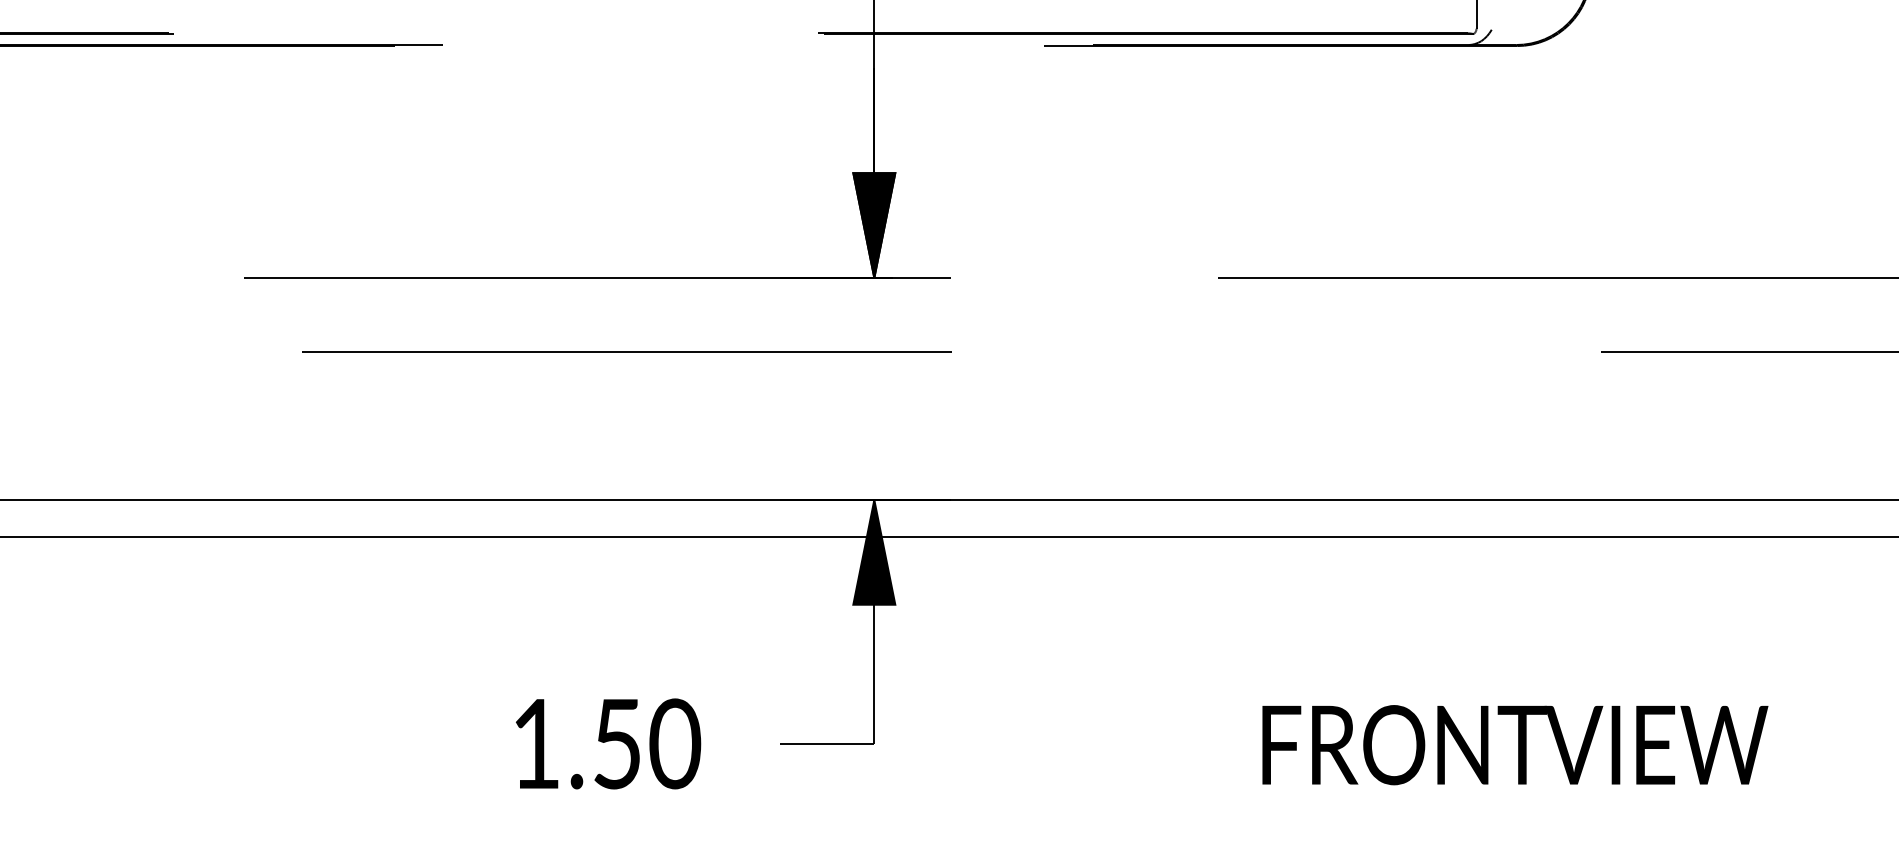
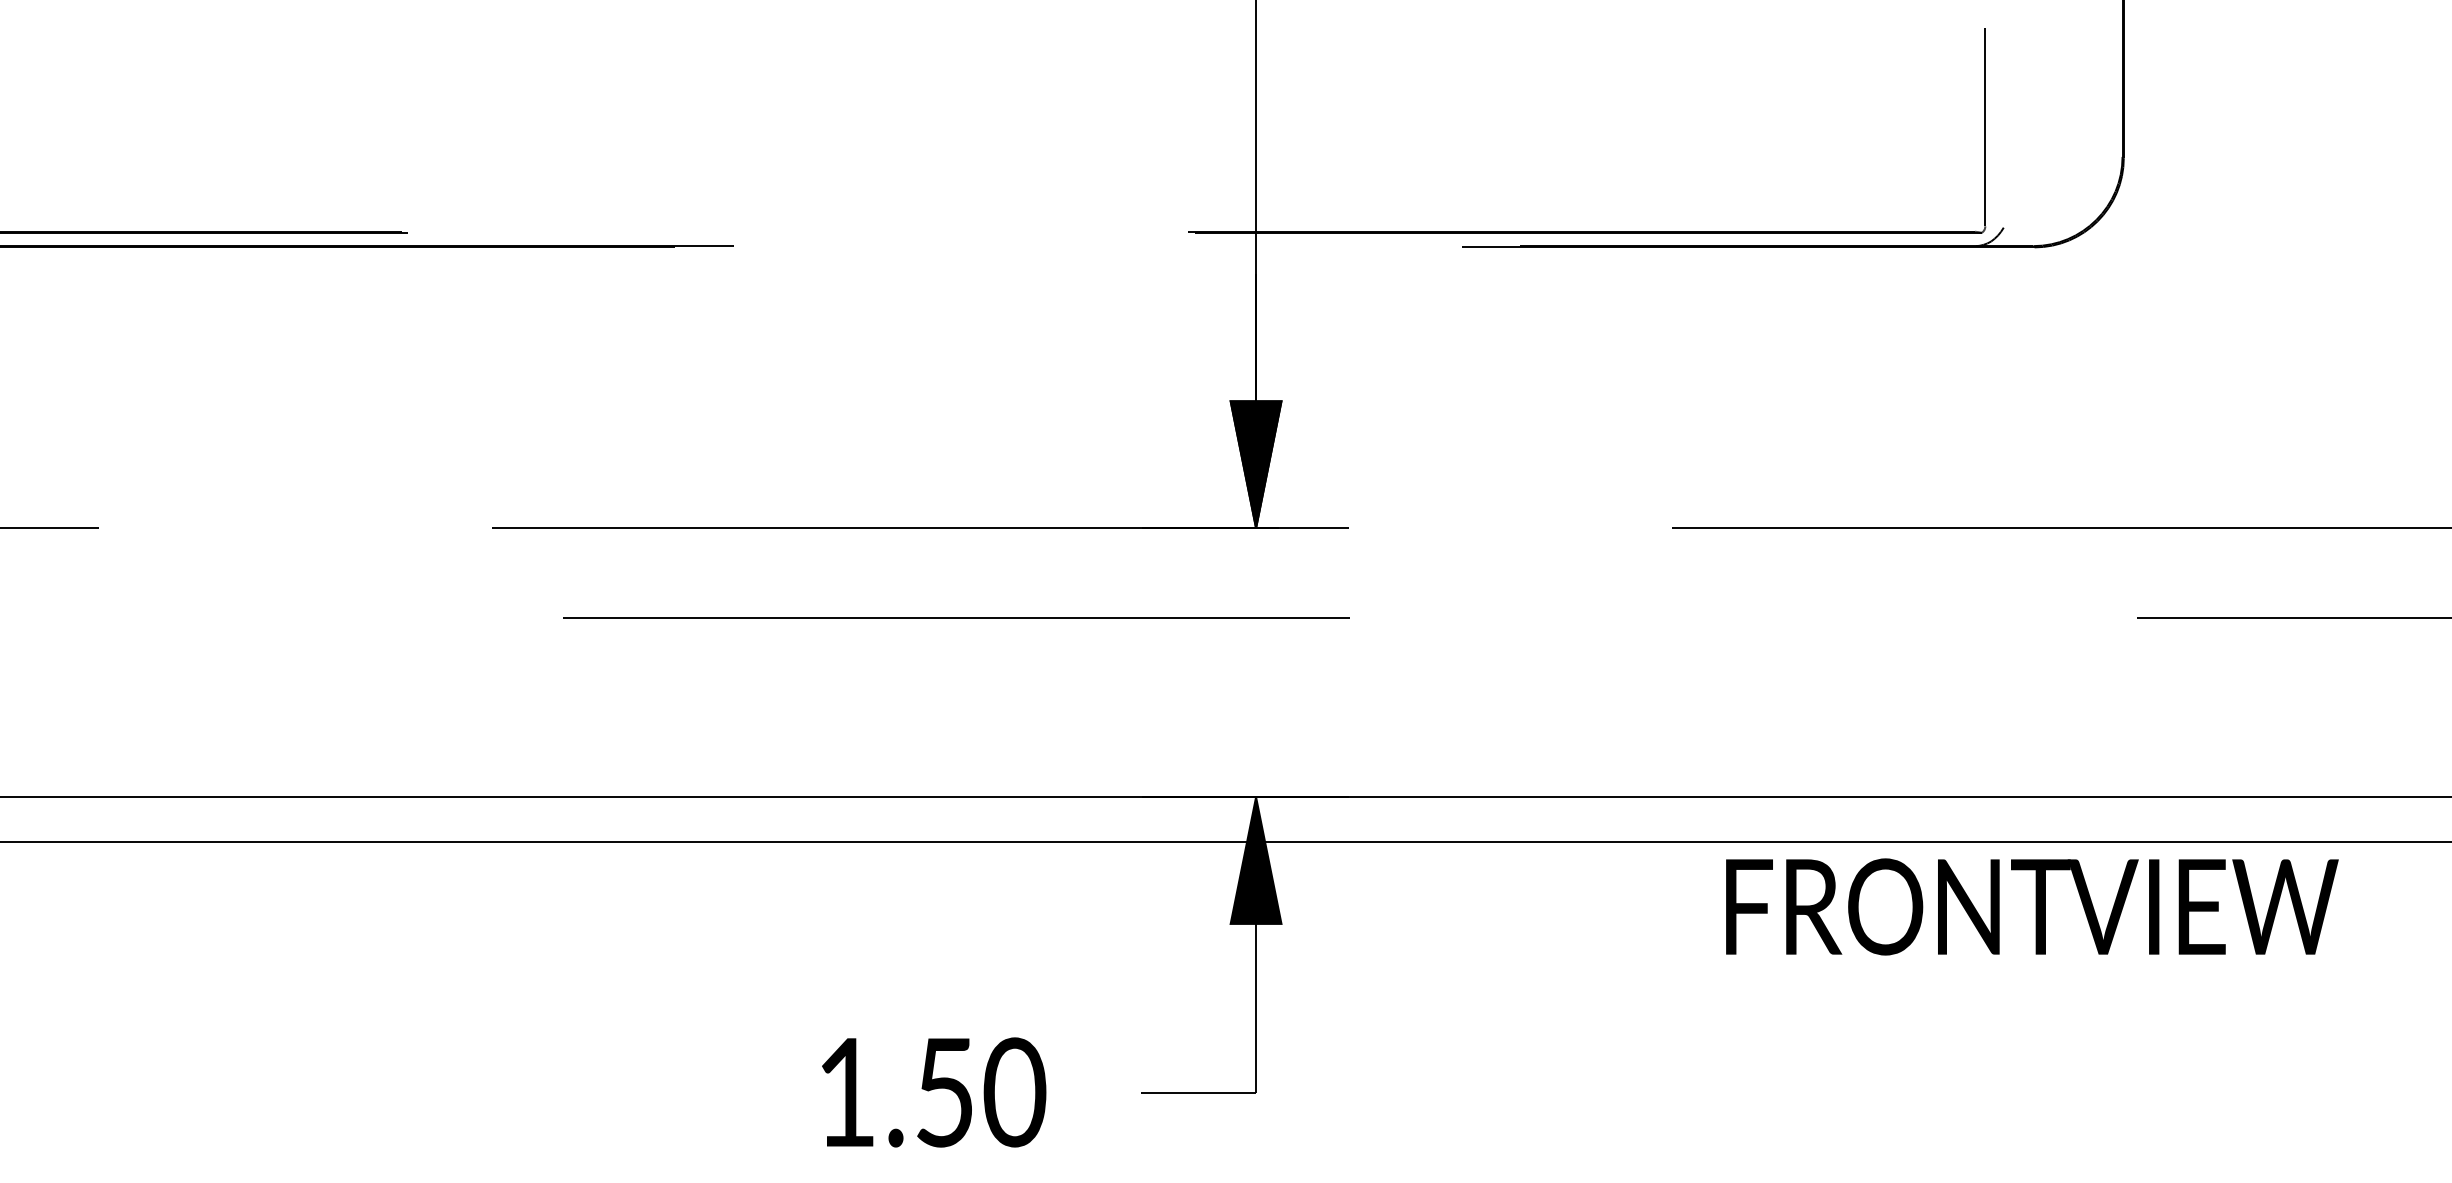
text: (1515, 744) -> (2032, 906), moved

